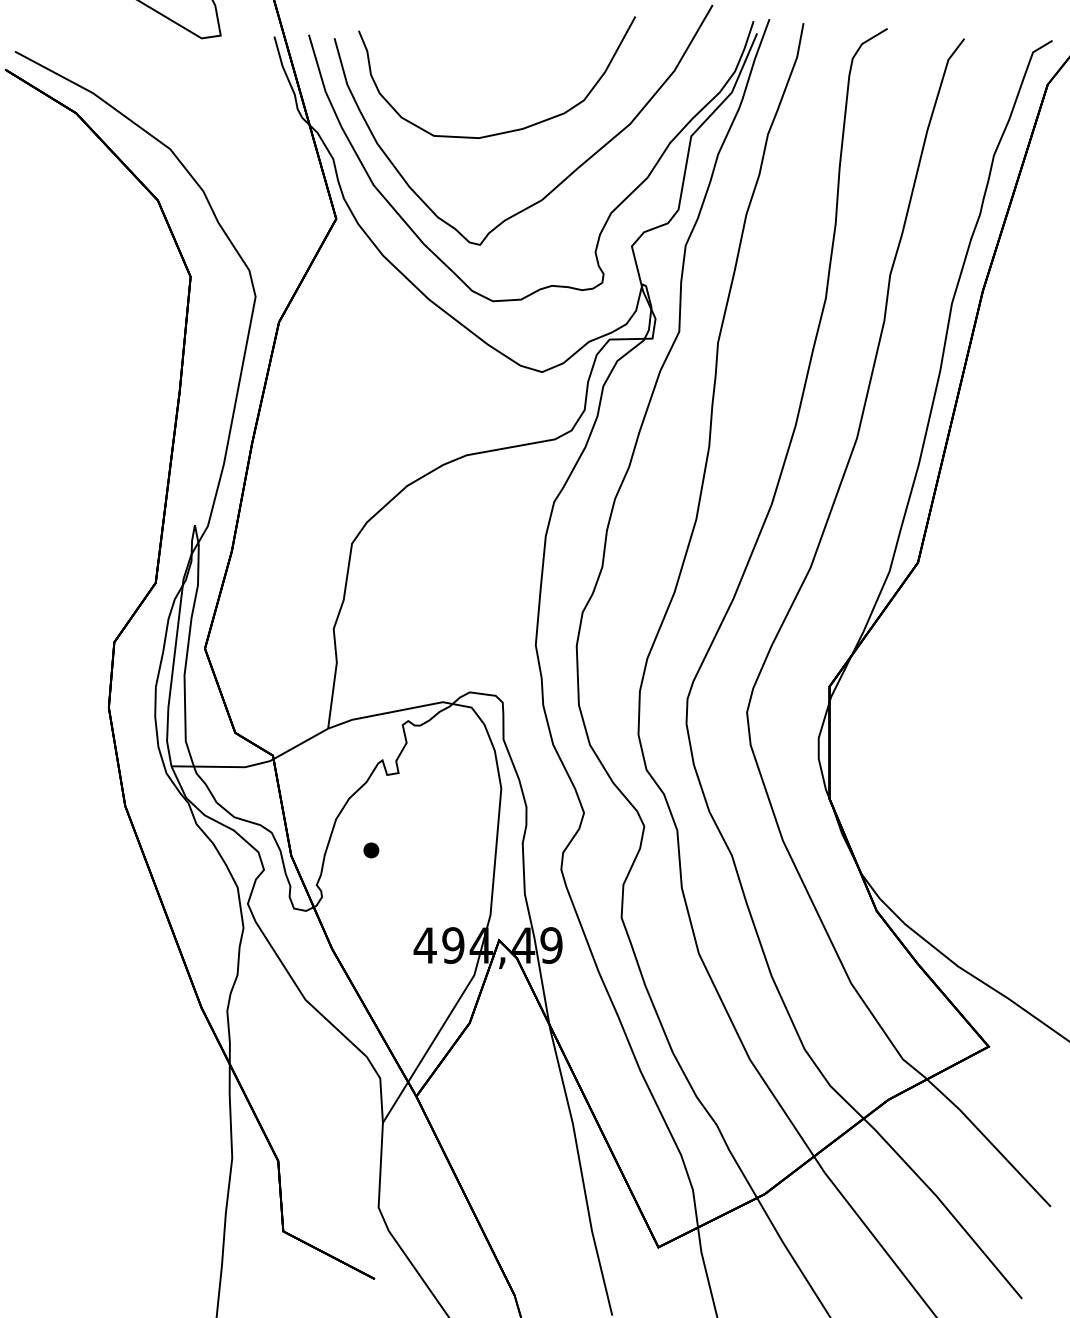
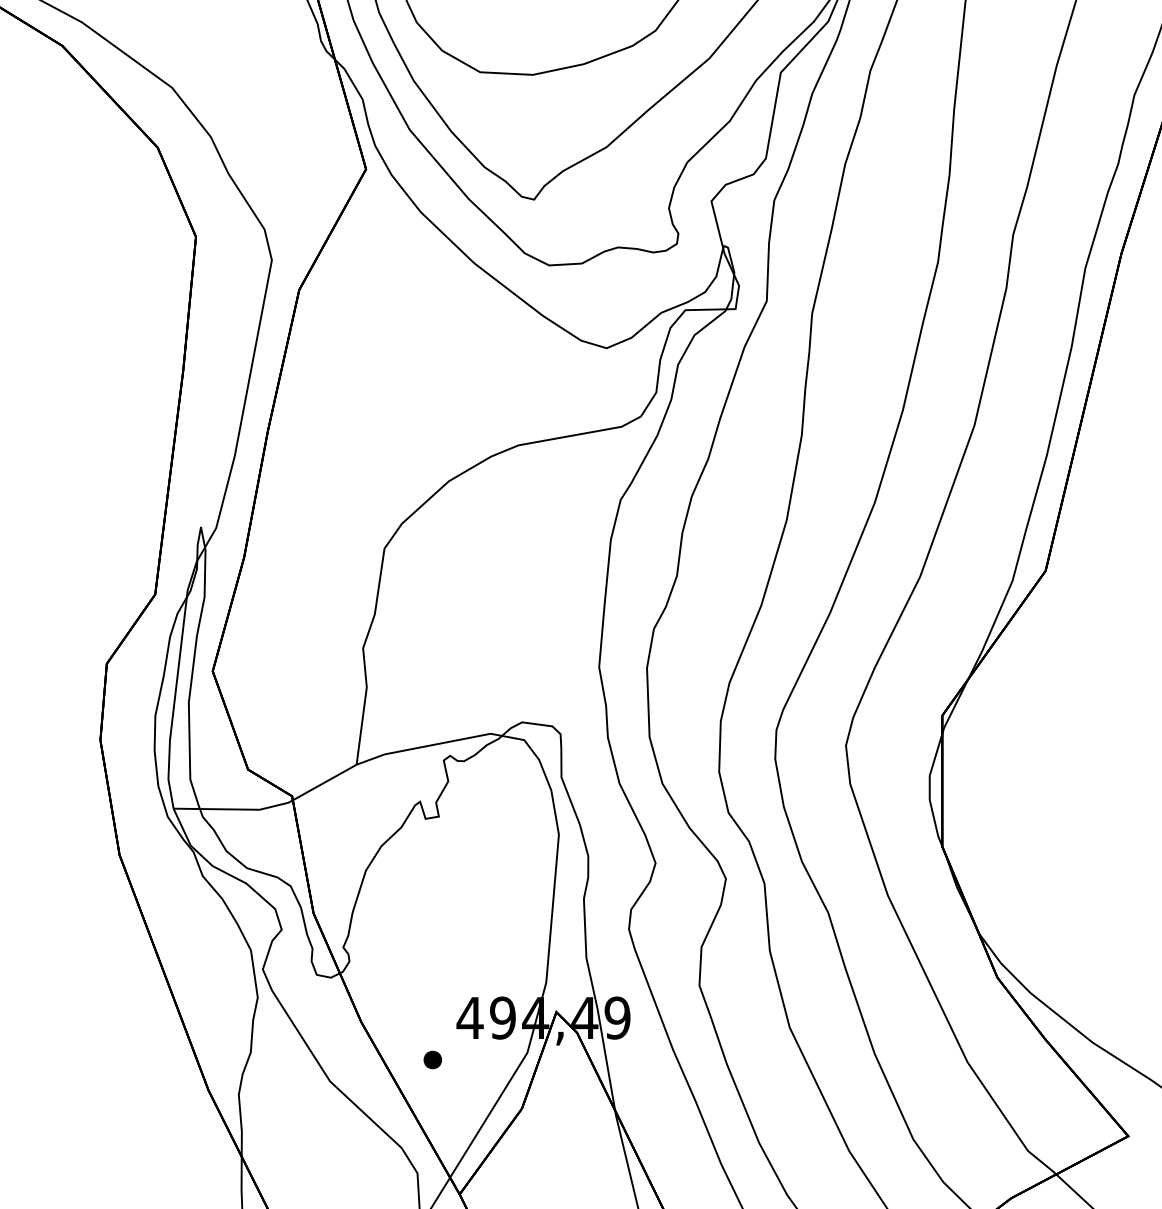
part: (371, 850) -> (432, 1060), moved

